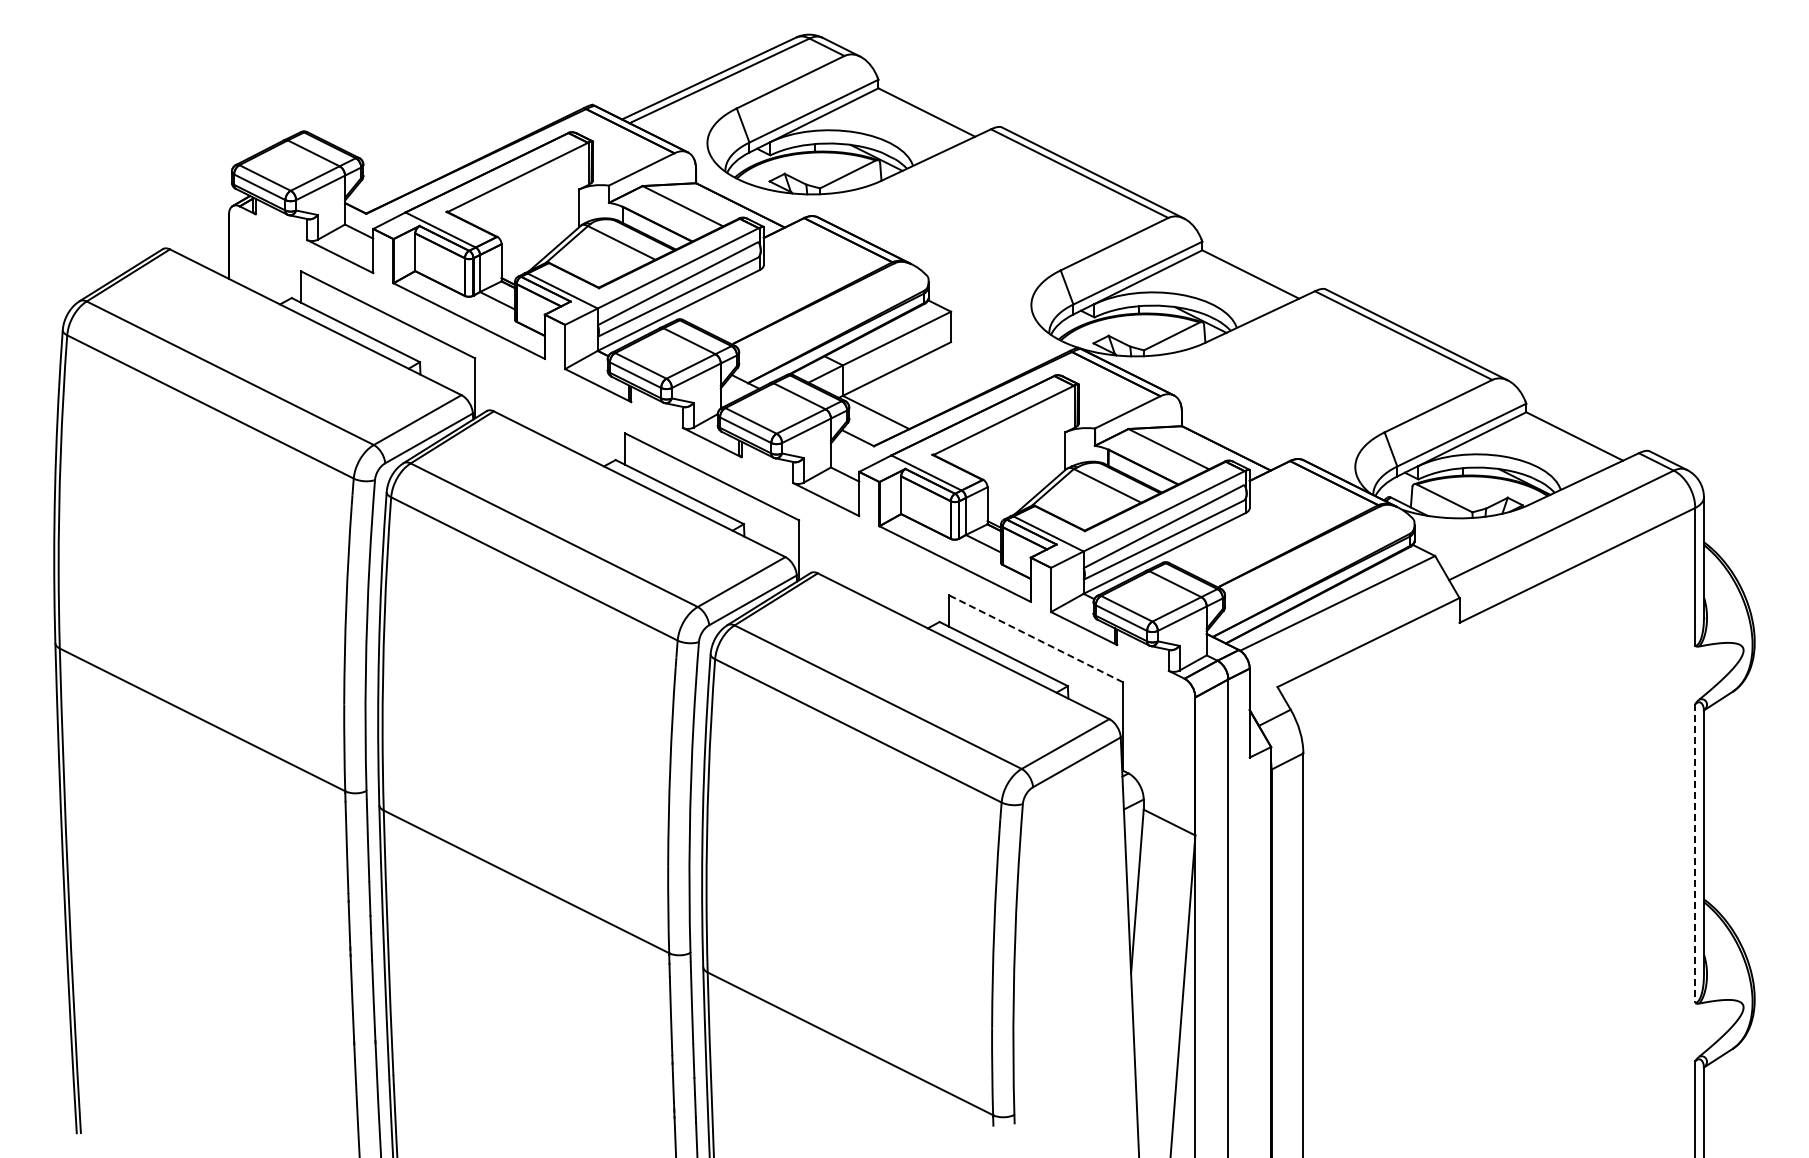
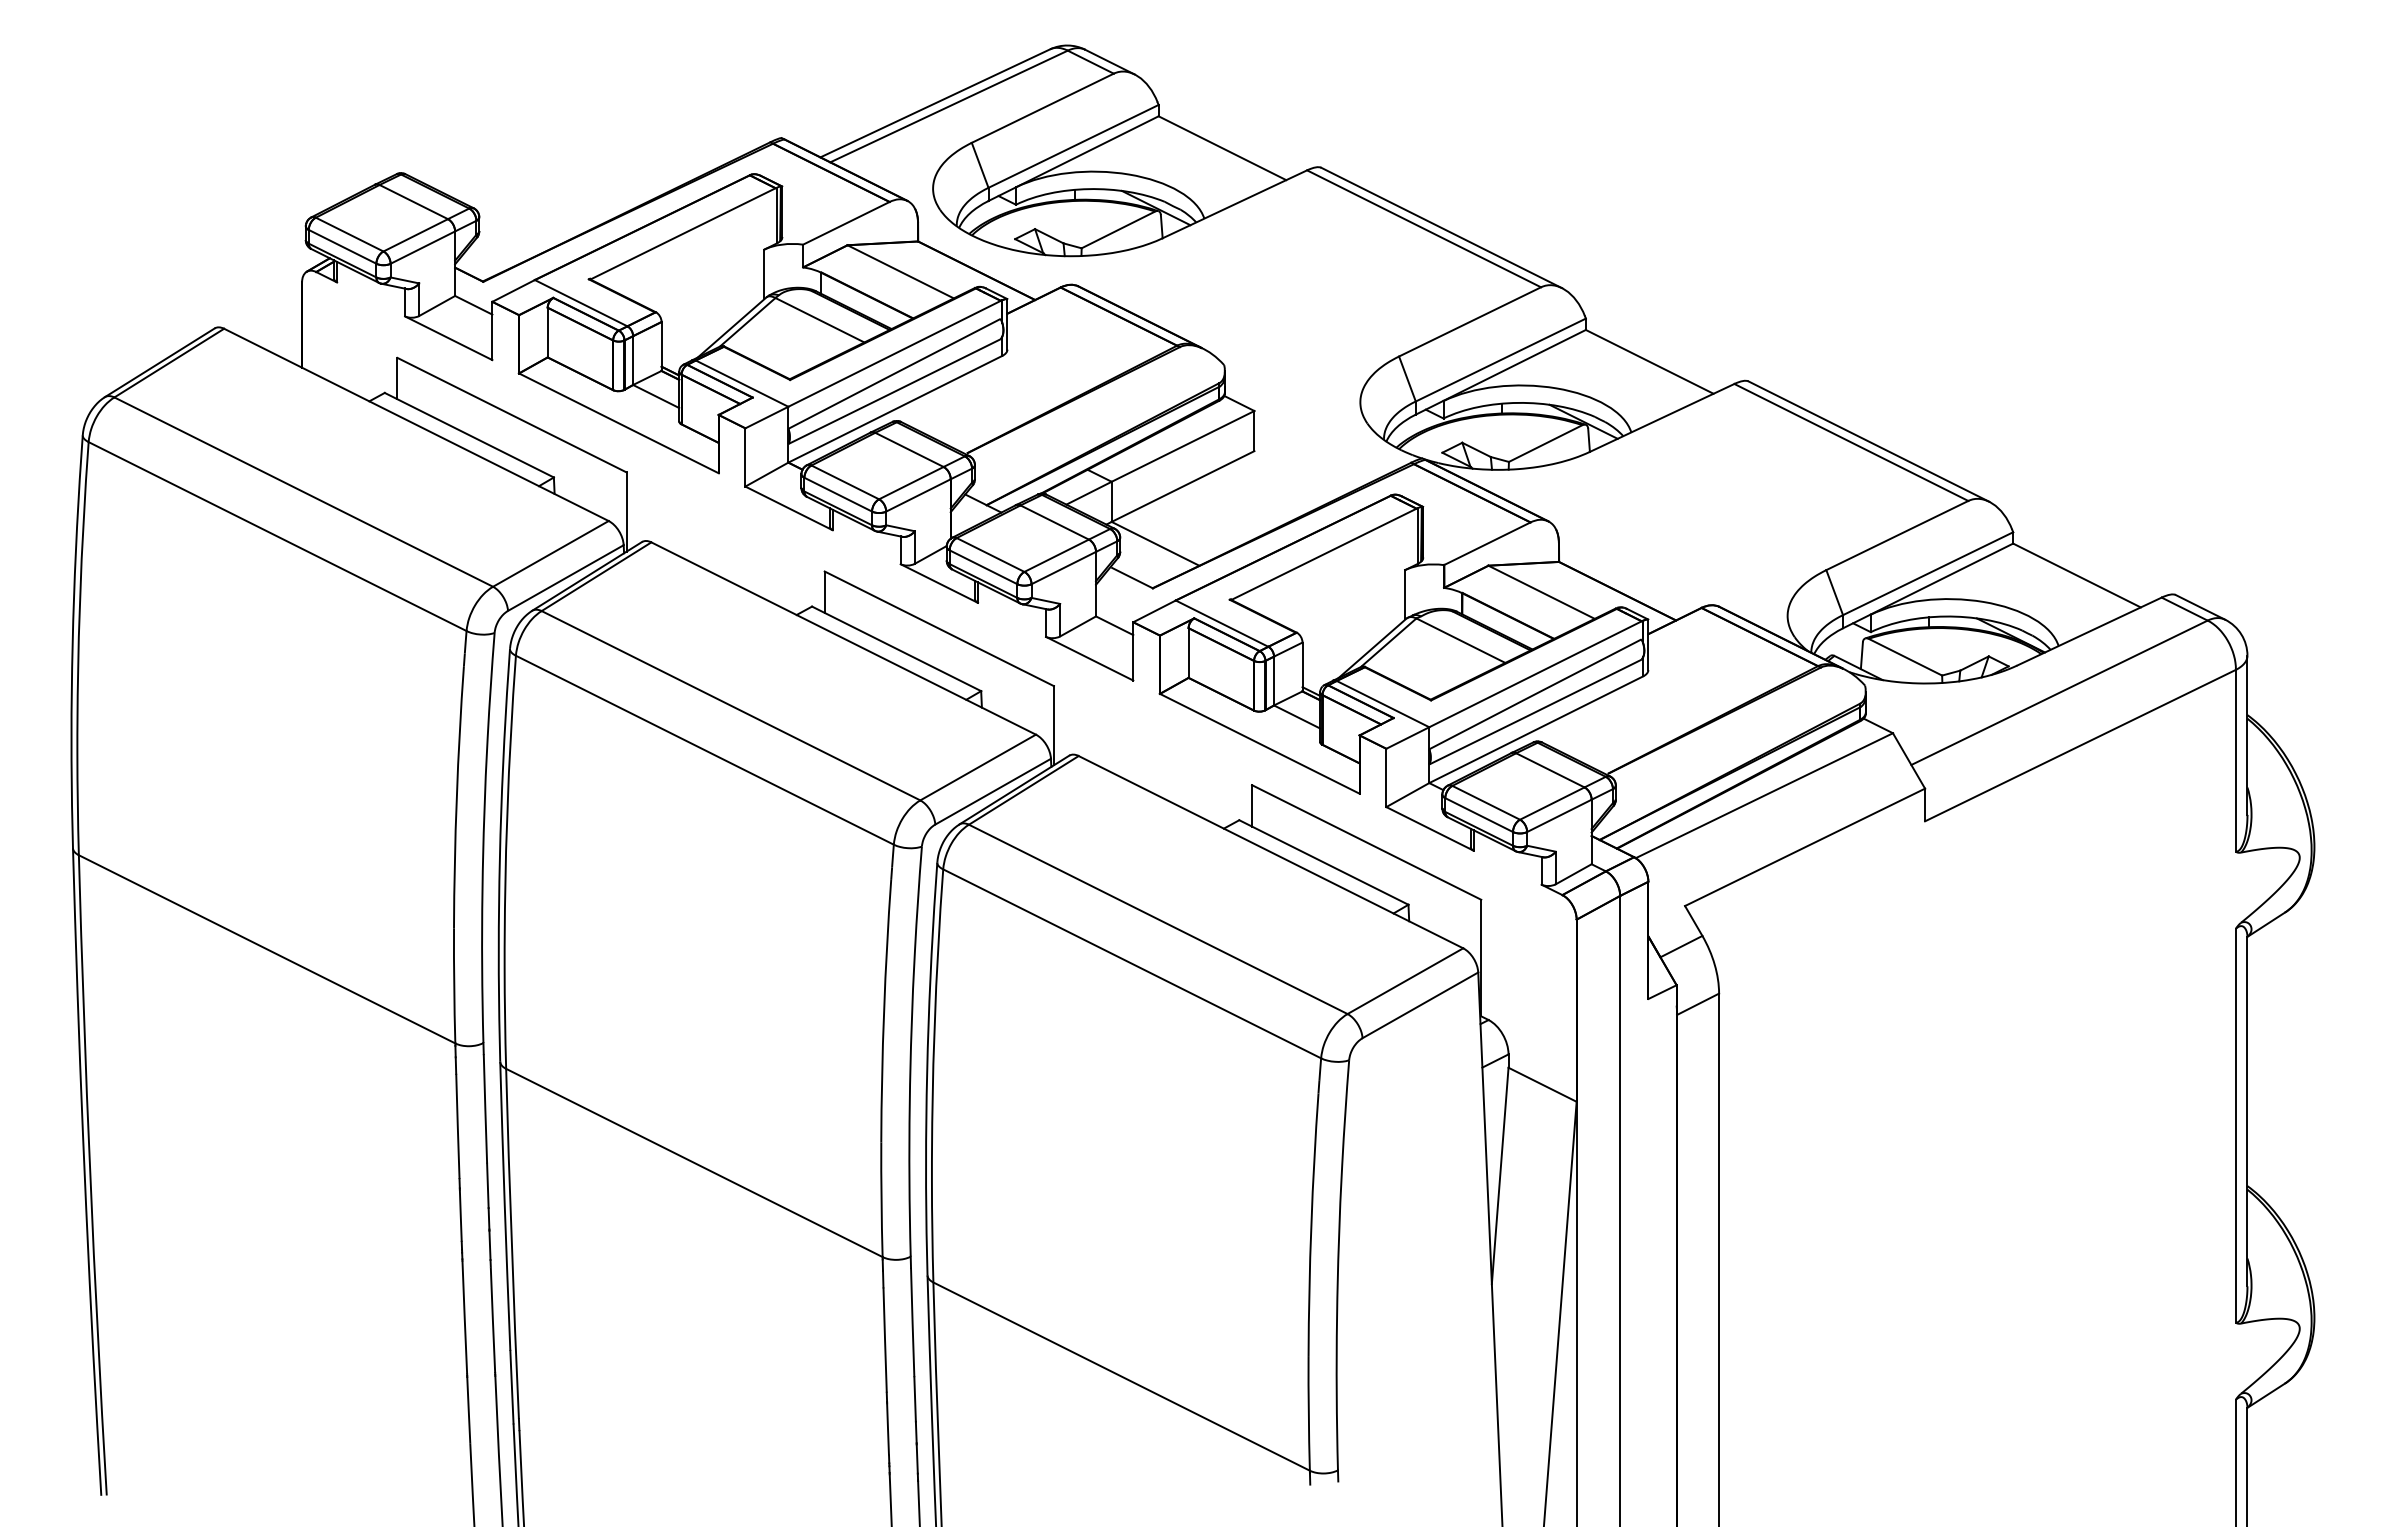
line: (1035, 638) -> (1365, 841), dashed -> solid
line: (1695, 854) -> (2236, 1126), dashed -> solid

